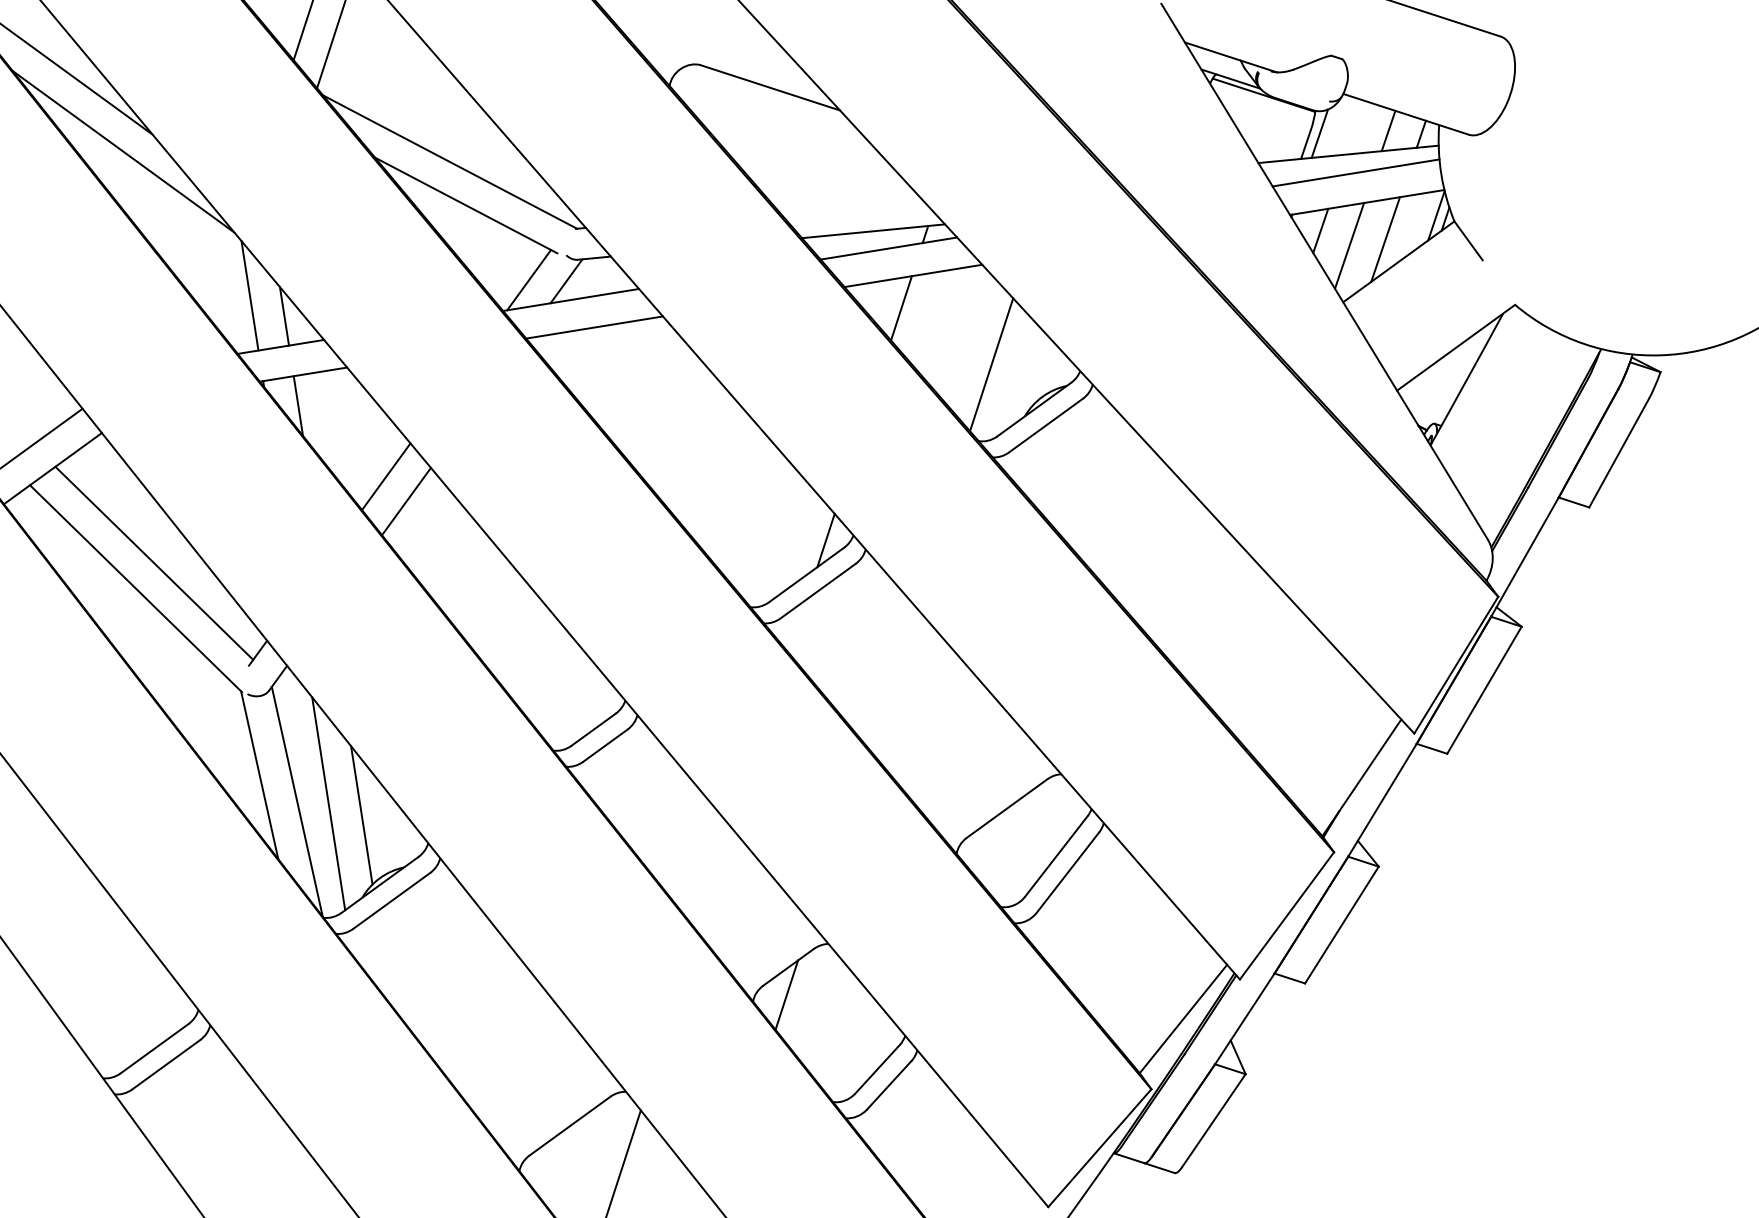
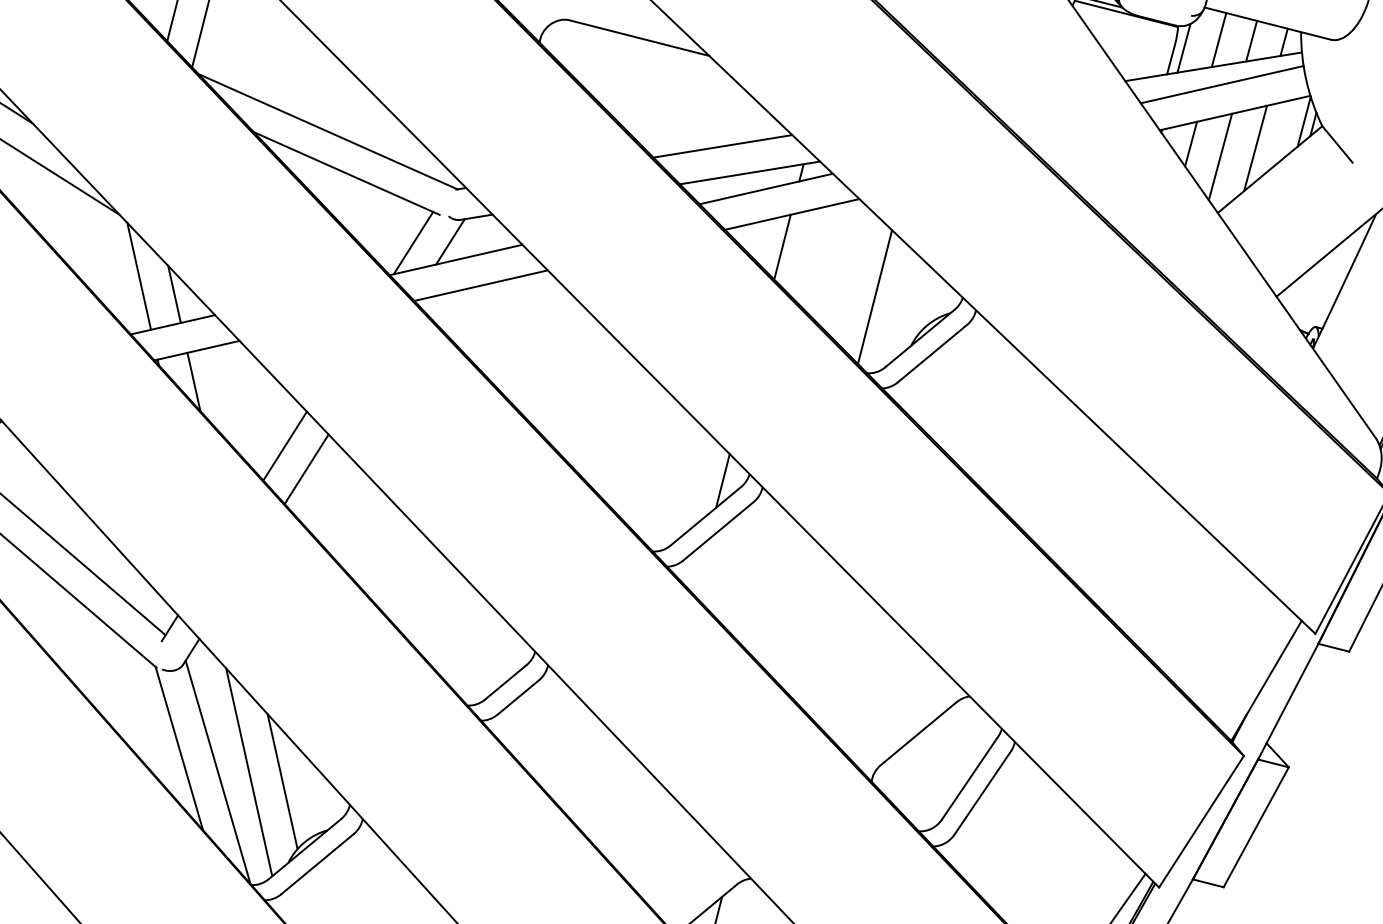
line: (1355, 127) -> (1218, 39), added
line: (847, 202) -> (722, 146), added

